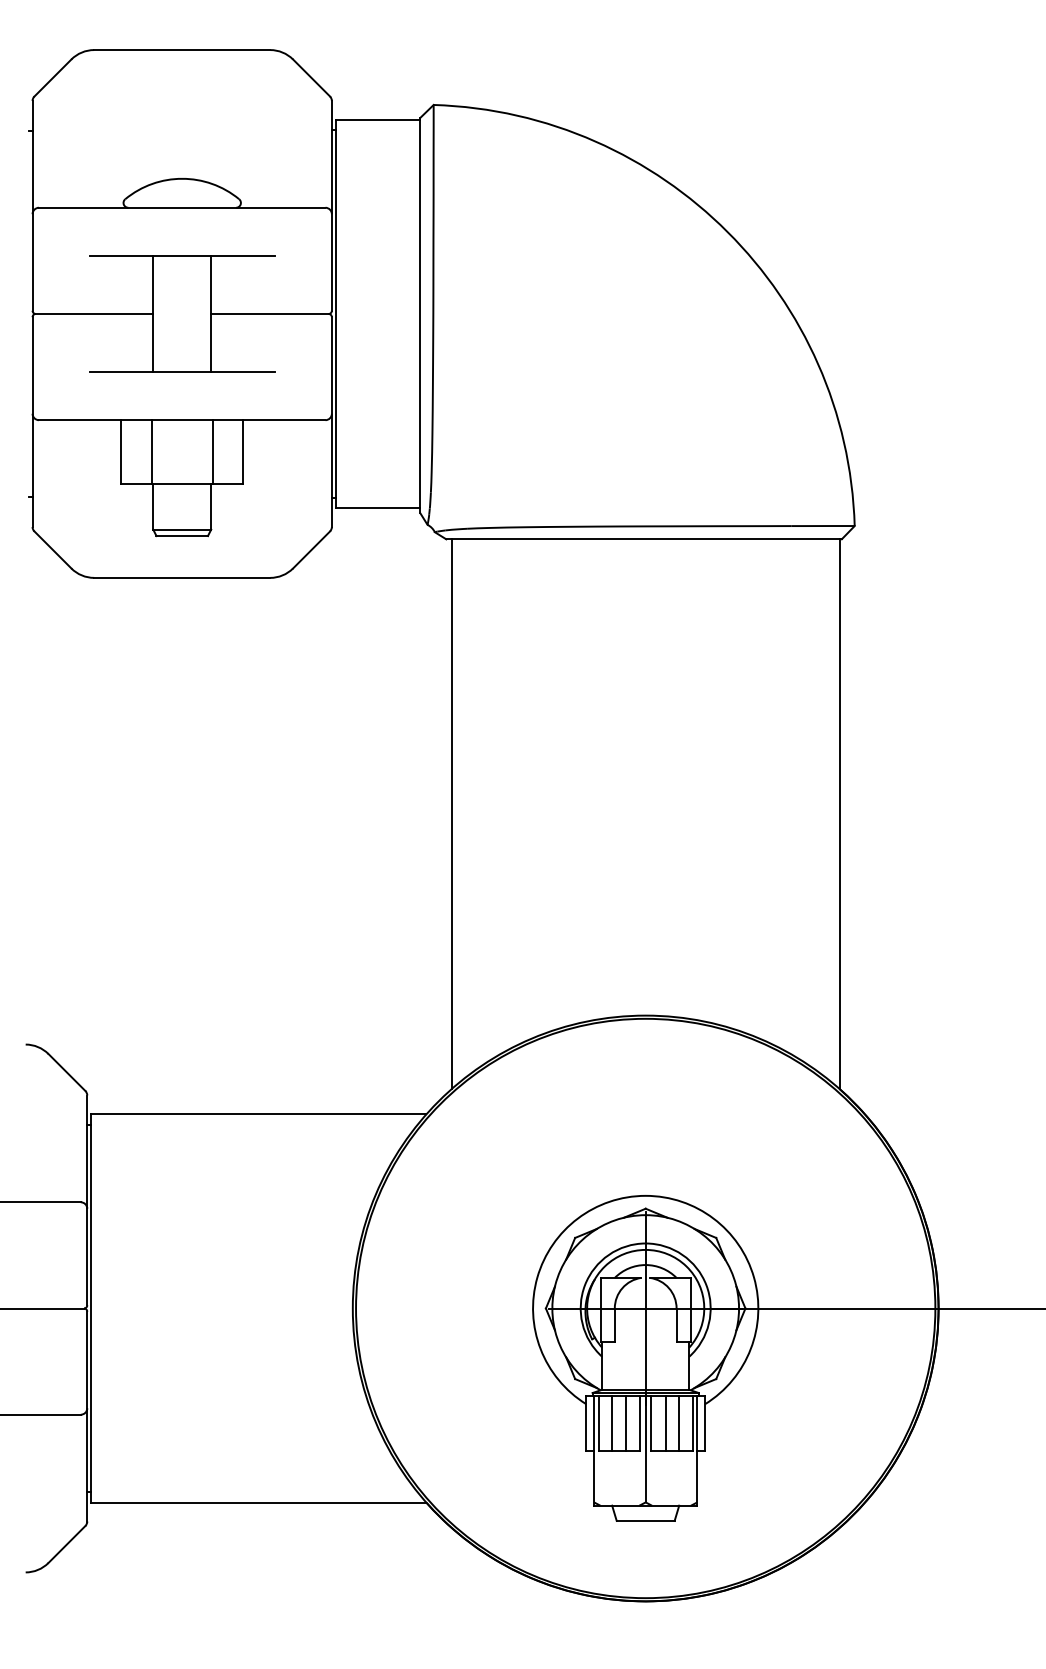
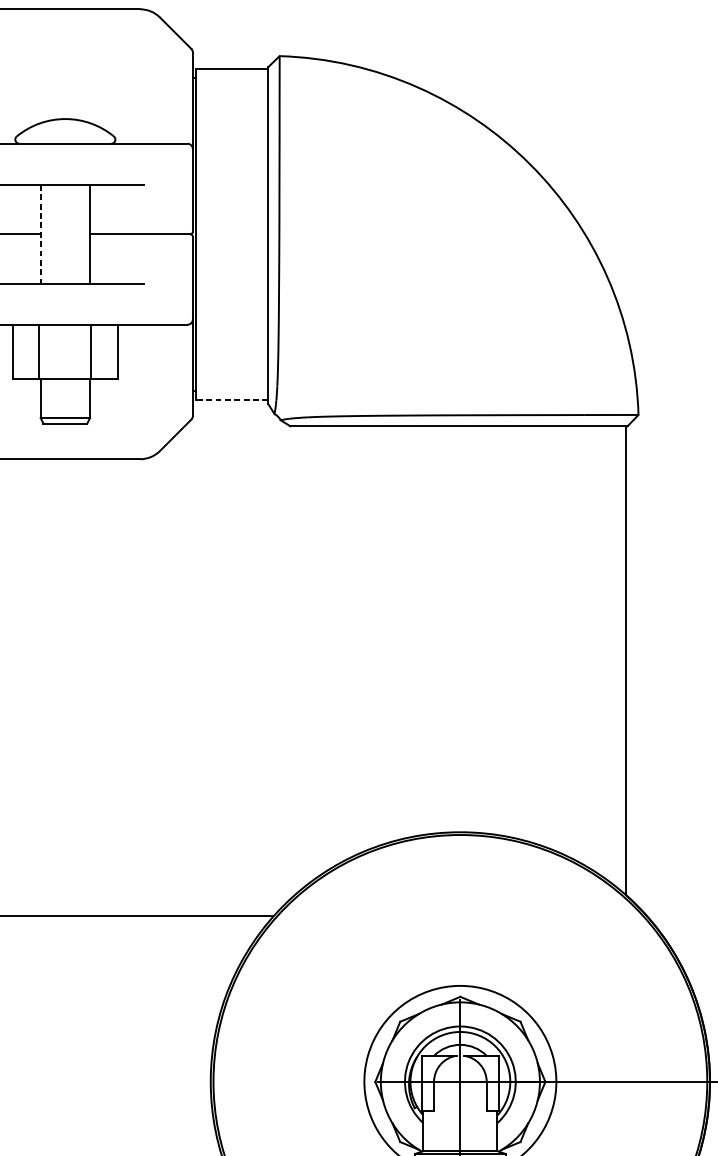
line: (153, 313) -> (40, 233), solid -> dashed
line: (377, 508) -> (231, 400), solid -> dashed
line: (451, 814) -> (294, 660), removed

